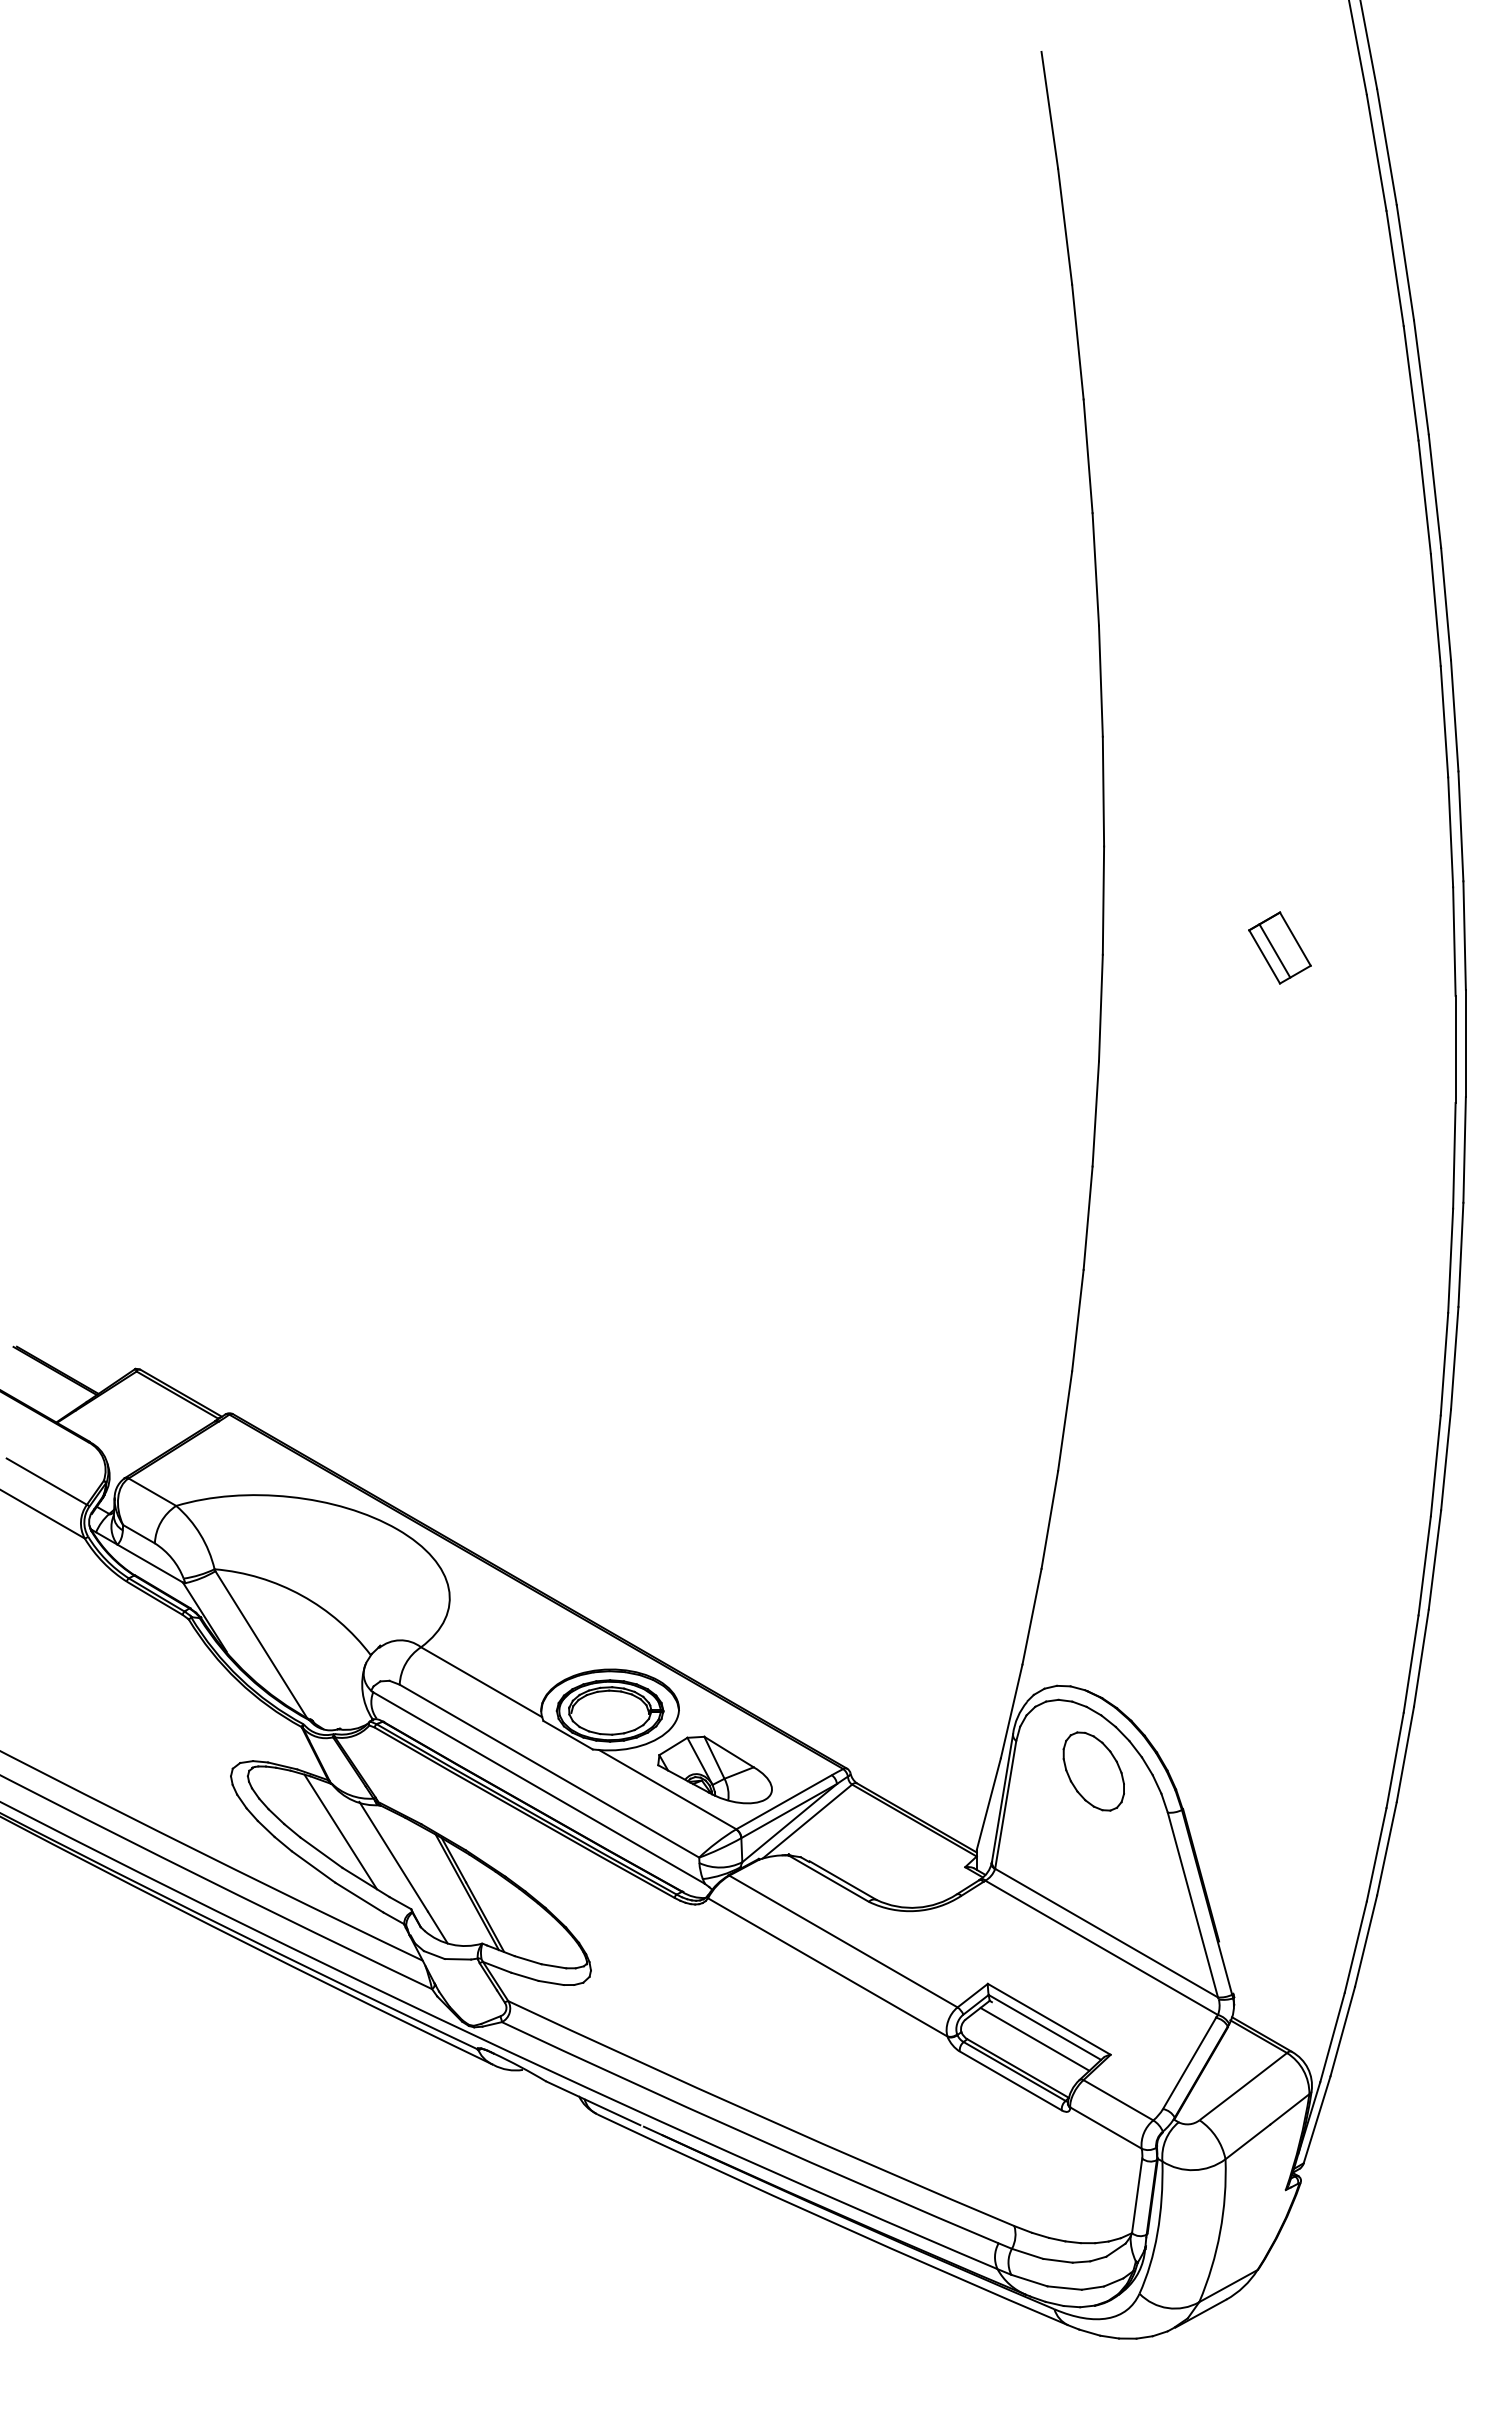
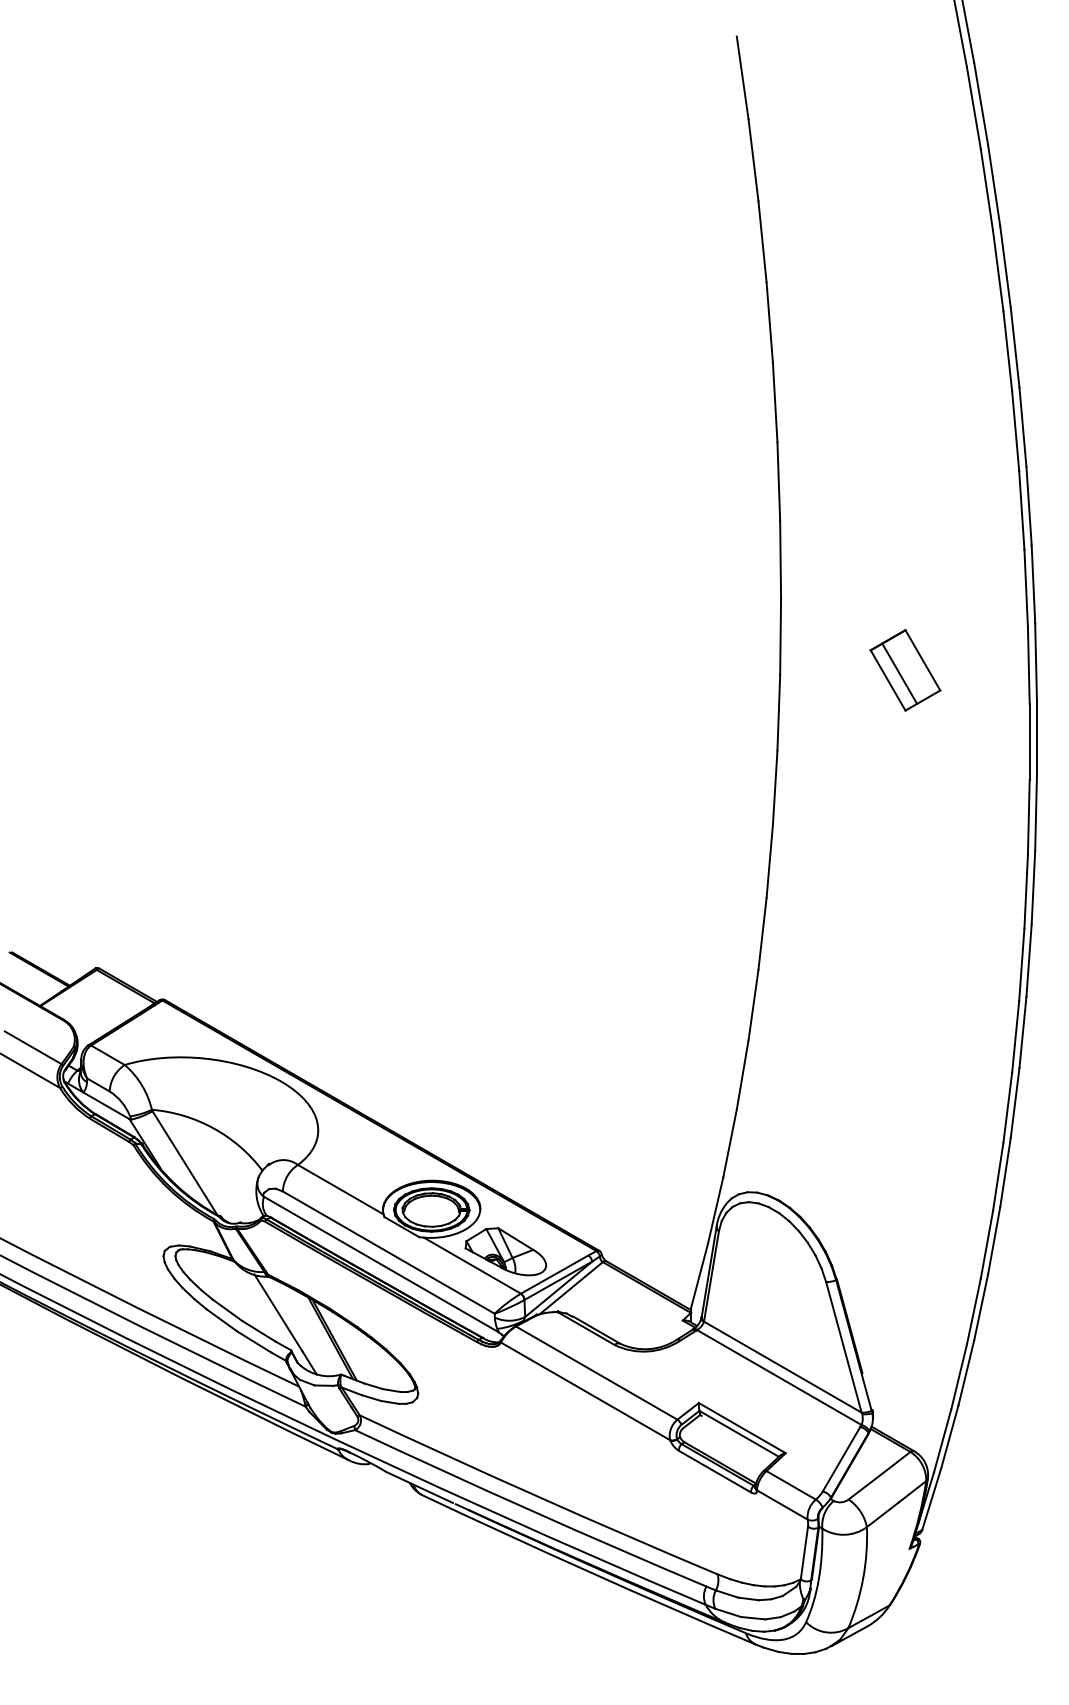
part: (1279, 947) -> (905, 670), size x1.6
part: (1093, 1771) -> (773, 1252), removed
line: (340, 1831) -> (240, 1295), removed
line: (1034, 2038) -> (731, 1441), removed

